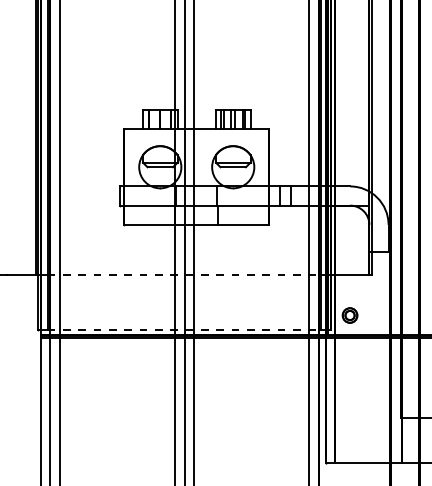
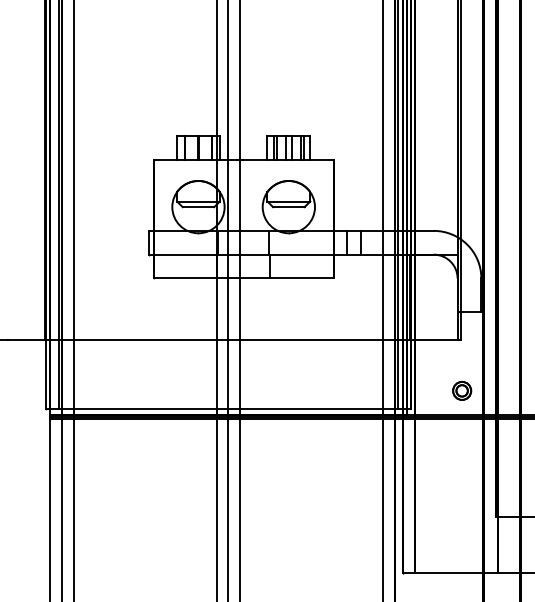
line: (184, 274) -> (228, 340), dashed -> solid
part: (349, 315) -> (461, 390), moved
line: (184, 330) -> (228, 409), dashed -> solid

